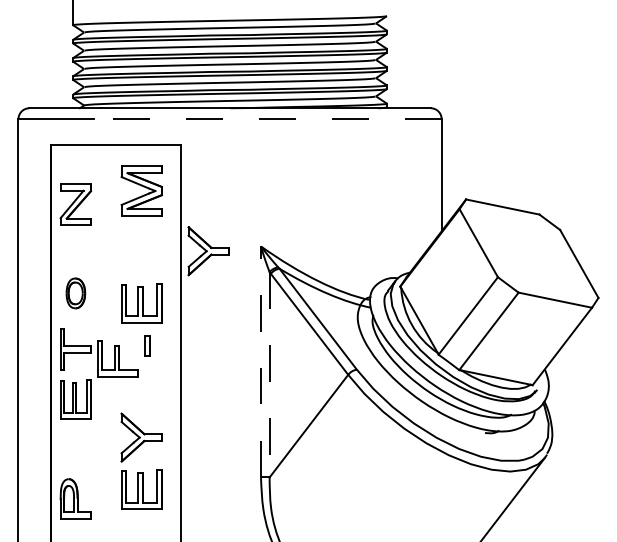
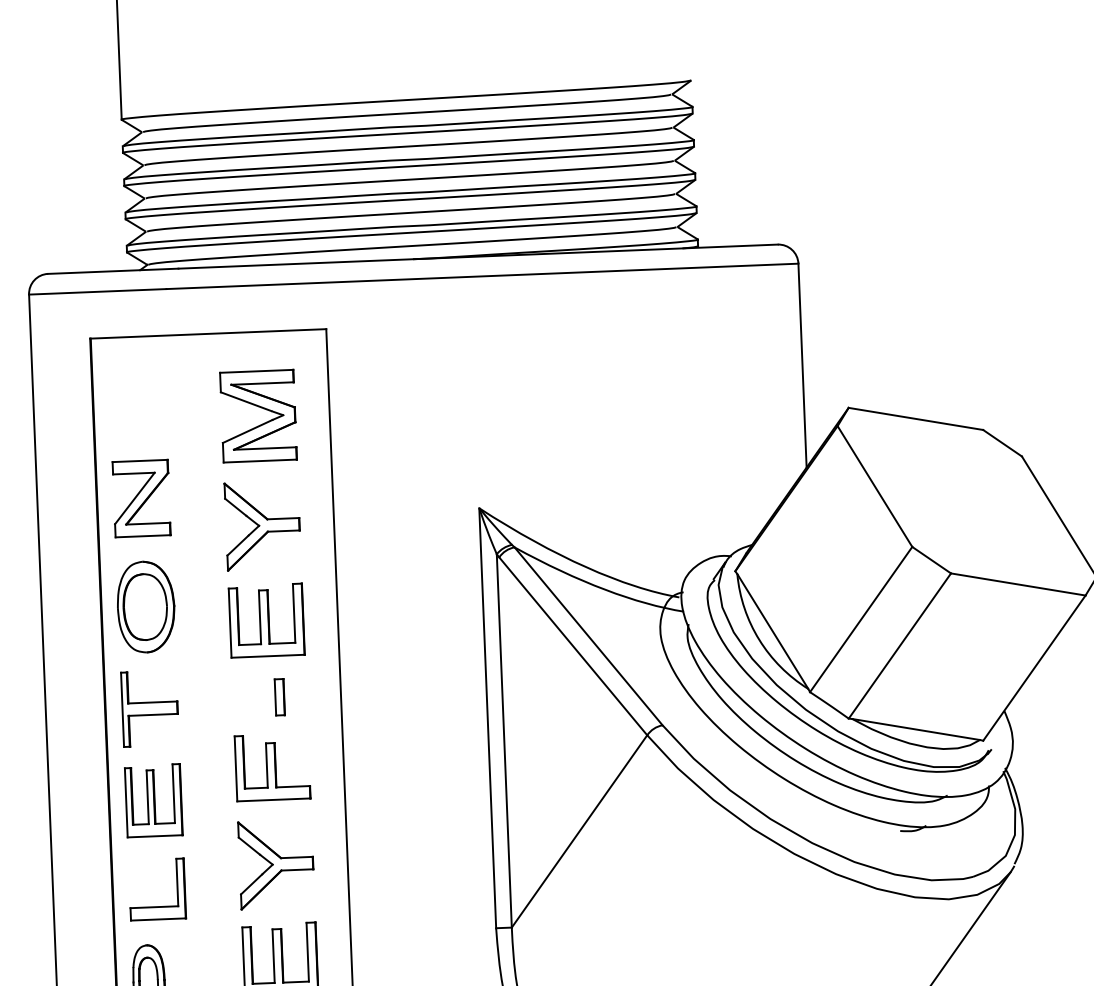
line: (267, 119) -> (481, 276), dashed -> solid
part: (75, 204) -> (141, 498), moved
part: (208, 251) -> (262, 526), moved
part: (75, 293) -> (145, 607), size x1.67
part: (117, 358) -> (272, 766), moved
line: (261, 361) -> (488, 717), dashed -> solid
line: (269, 374) -> (504, 740), dashed -> solid
part: (75, 457) -> (157, 905), added

